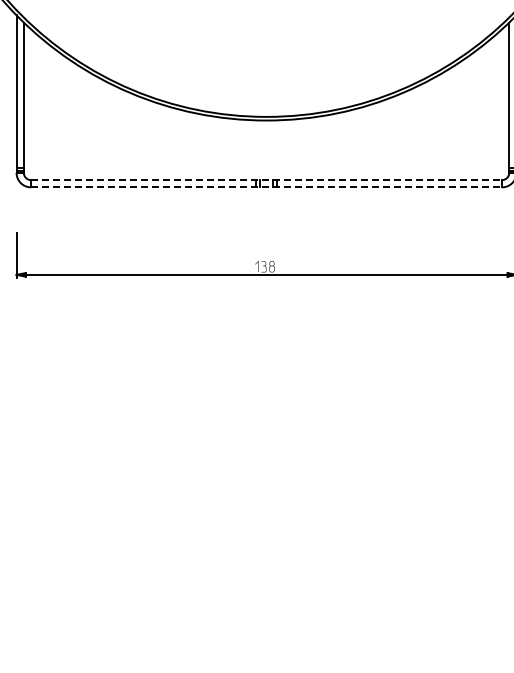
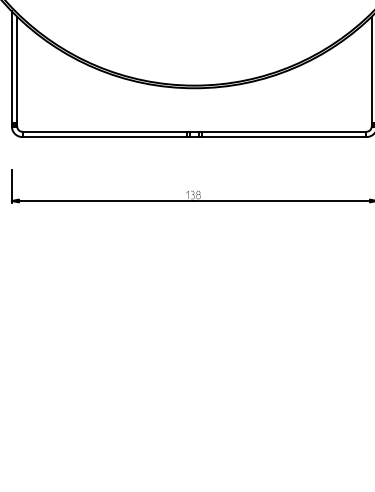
line: (267, 180) -> (195, 132), dashed -> solid
line: (267, 187) -> (195, 137), dashed -> solid

